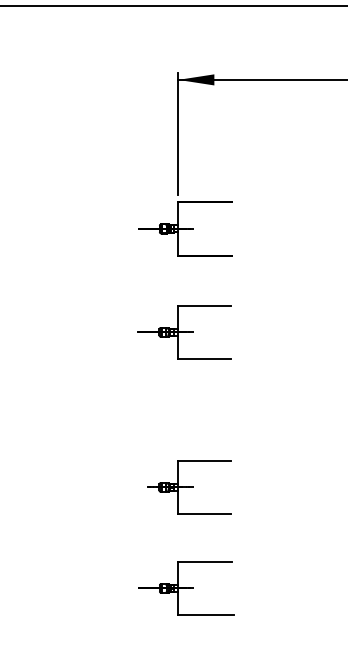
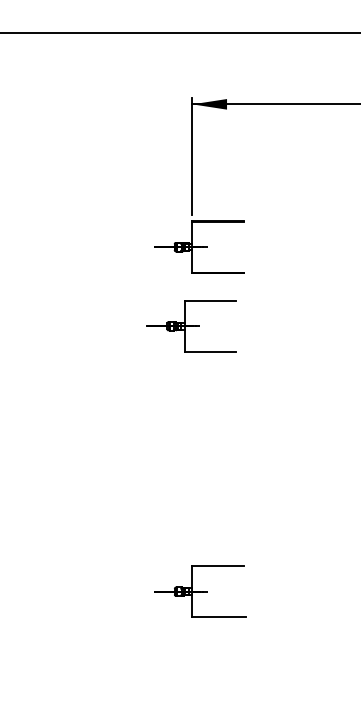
part: (184, 332) -> (191, 326), moved
part: (188, 487) -> (202, 494), removed

